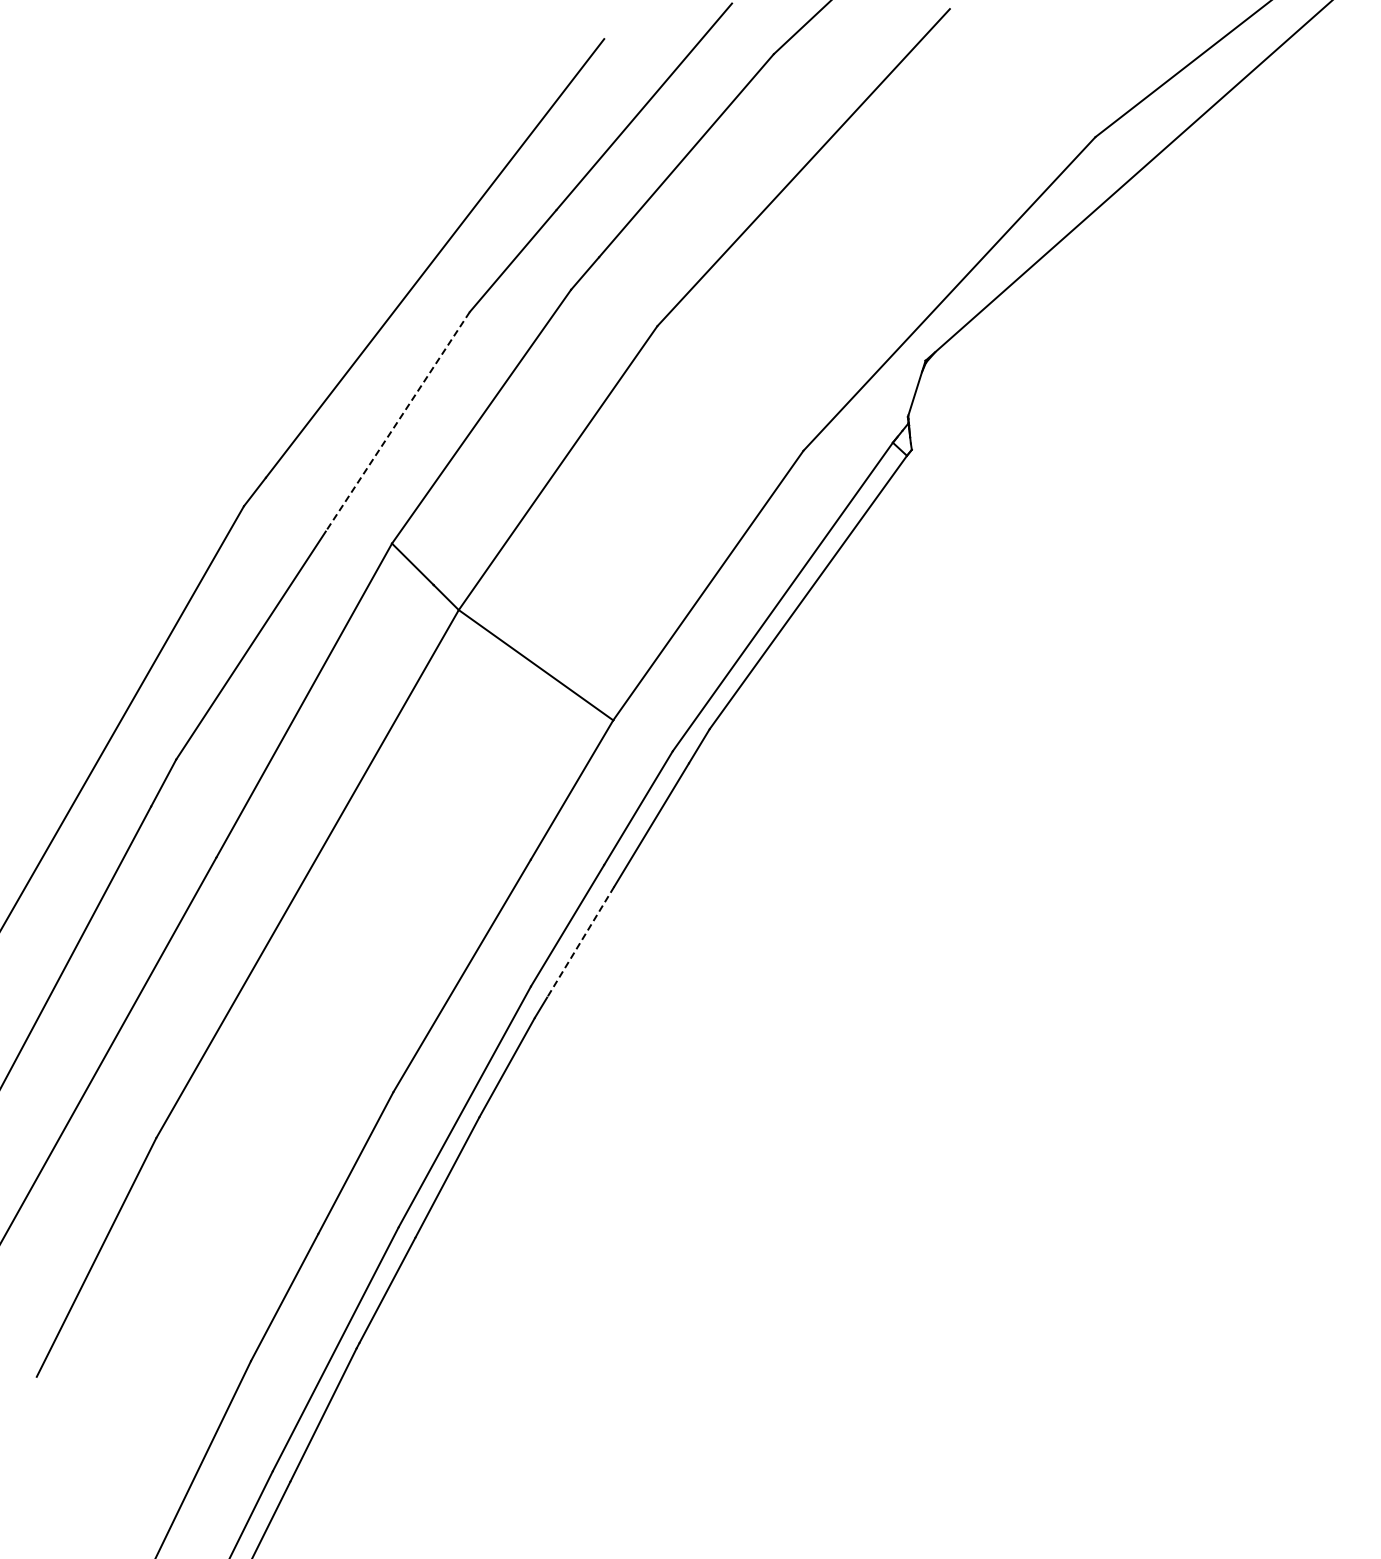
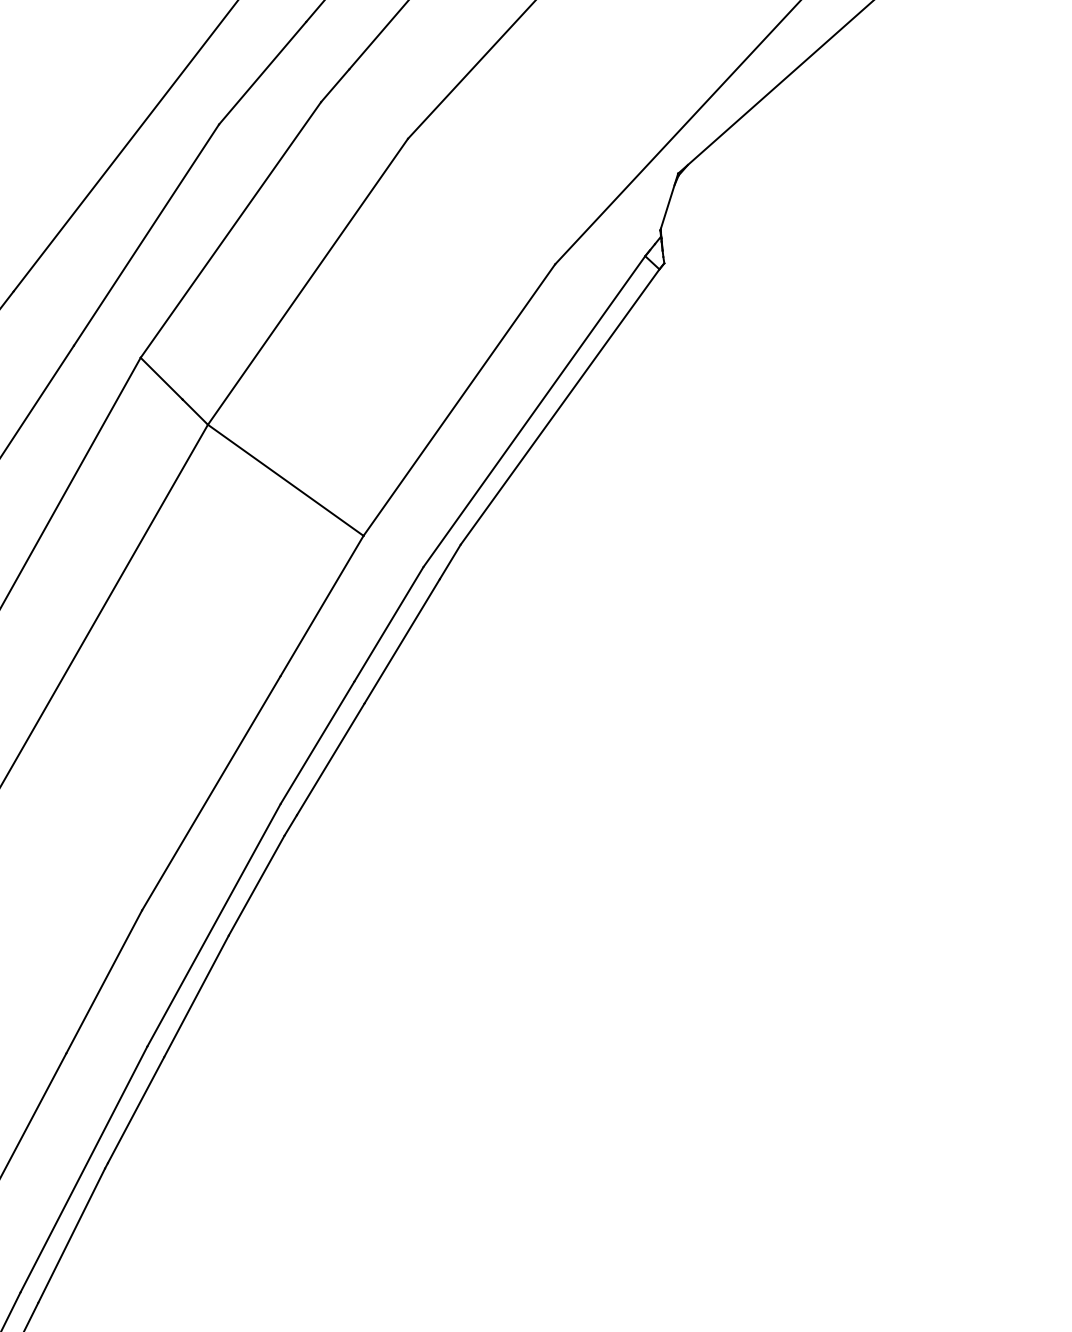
line: (397, 422) -> (146, 235), dashed -> solid
line: (580, 942) -> (330, 759), dashed -> solid

